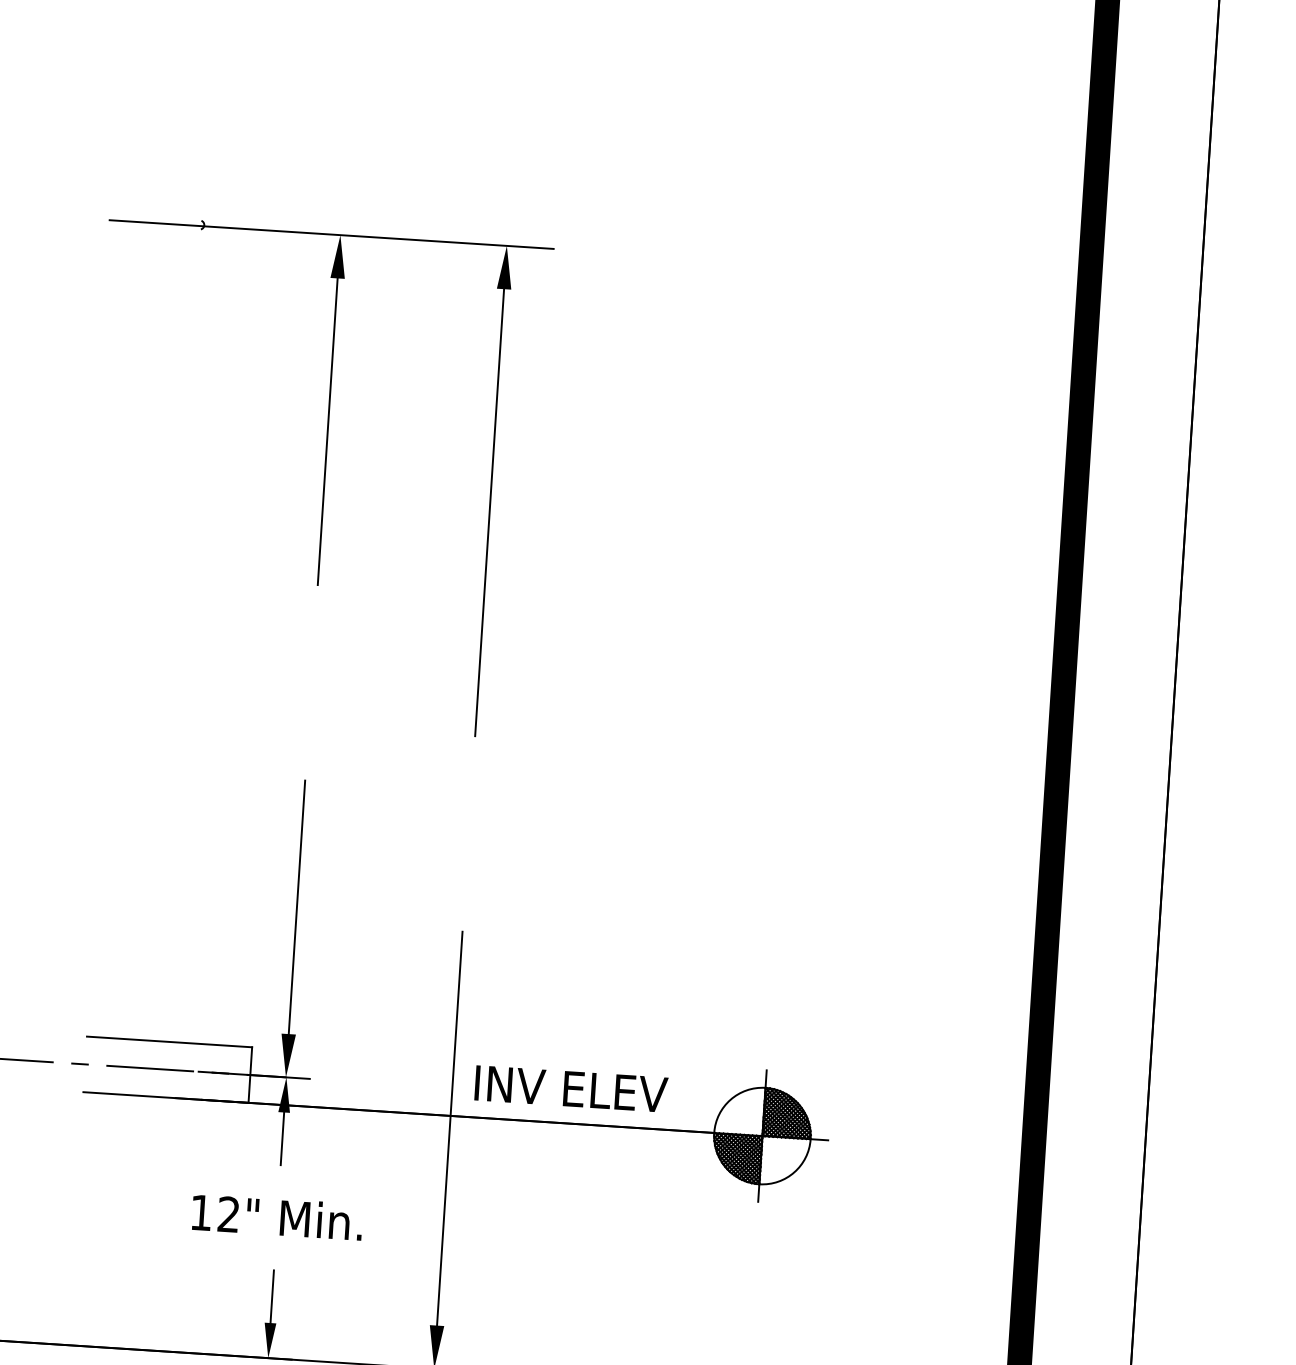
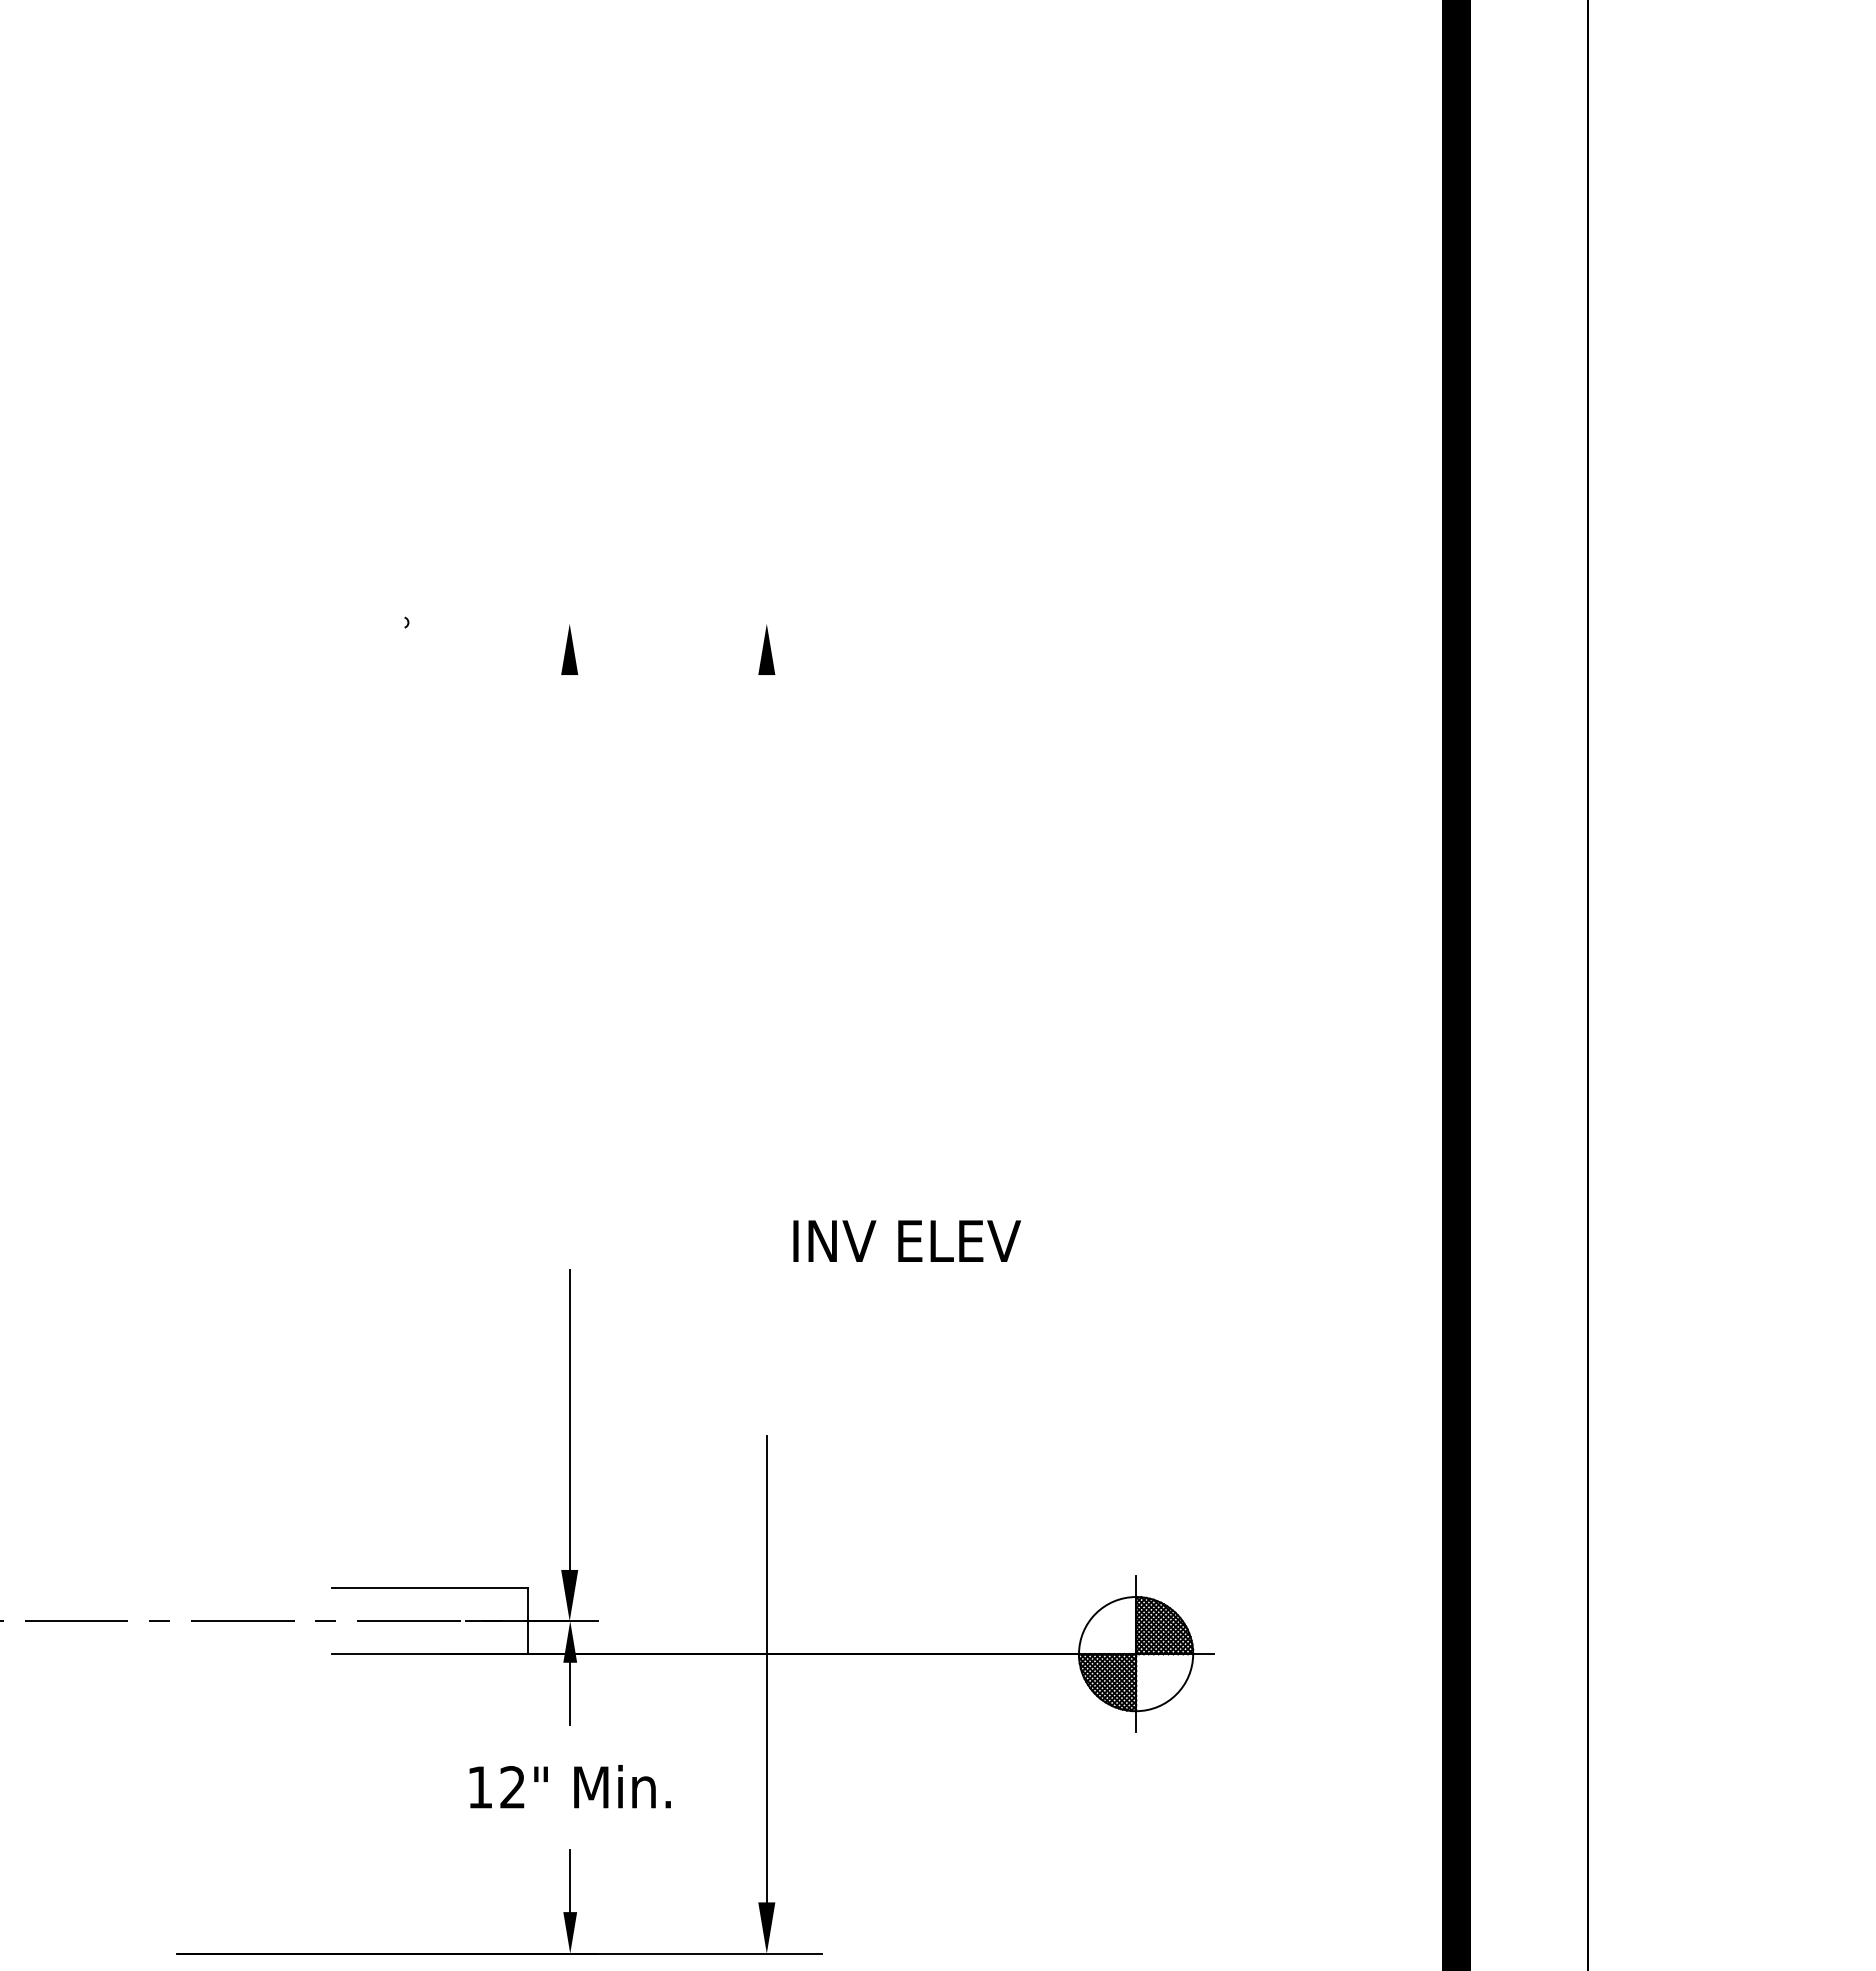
line: (331, 234) -> (559, 623), removed
line: (327, 431) -> (569, 856), removed
line: (489, 512) -> (766, 939), removed
text: (570, 1088) -> (906, 1240), moved

